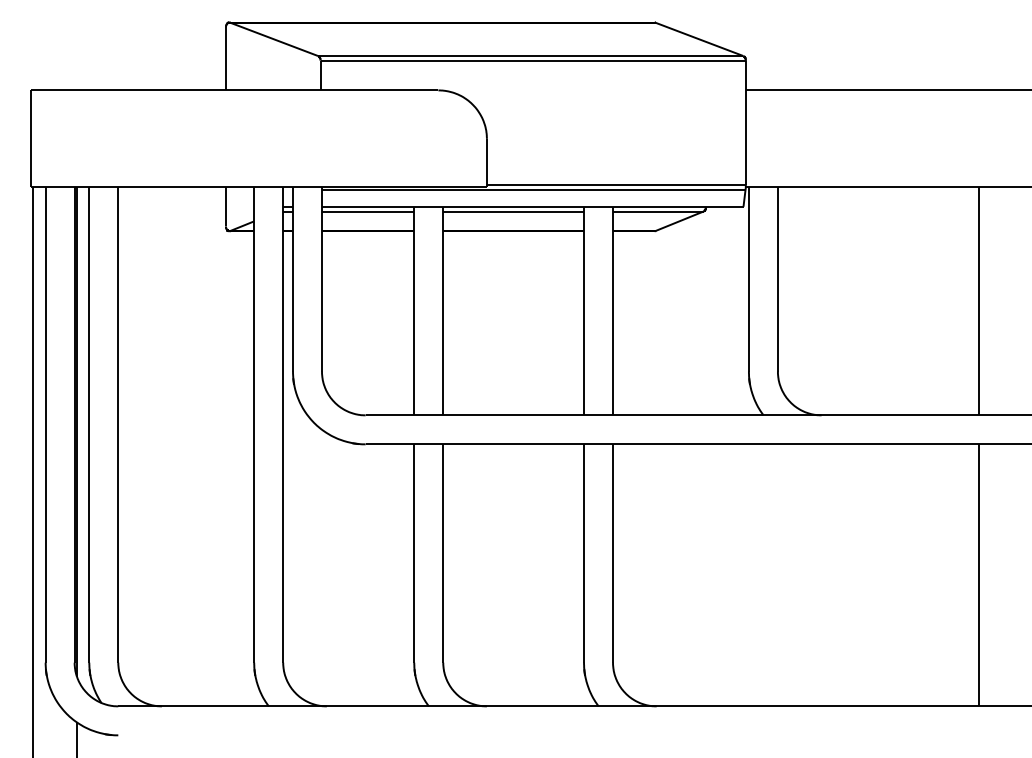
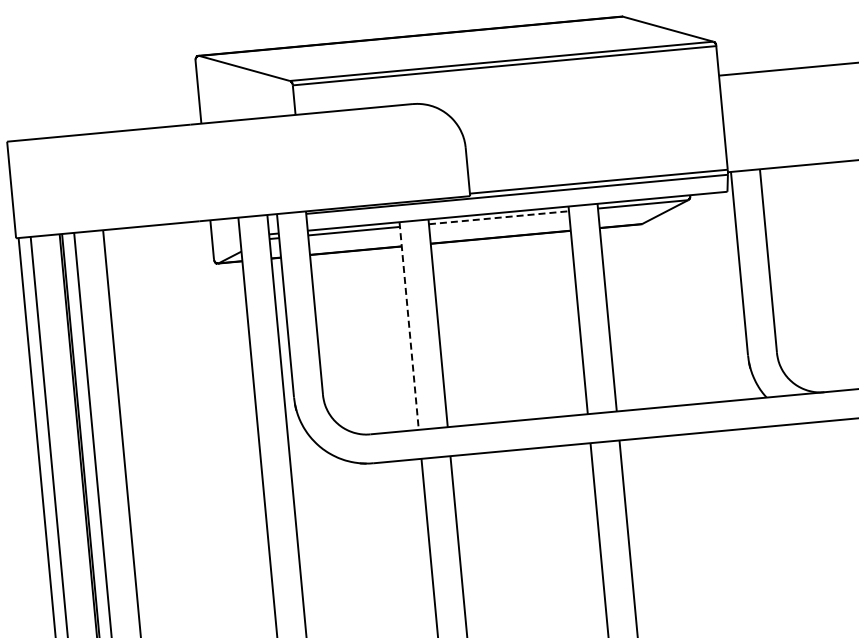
line: (514, 211) -> (499, 217), solid -> dashed
line: (414, 311) -> (409, 326), solid -> dashed

